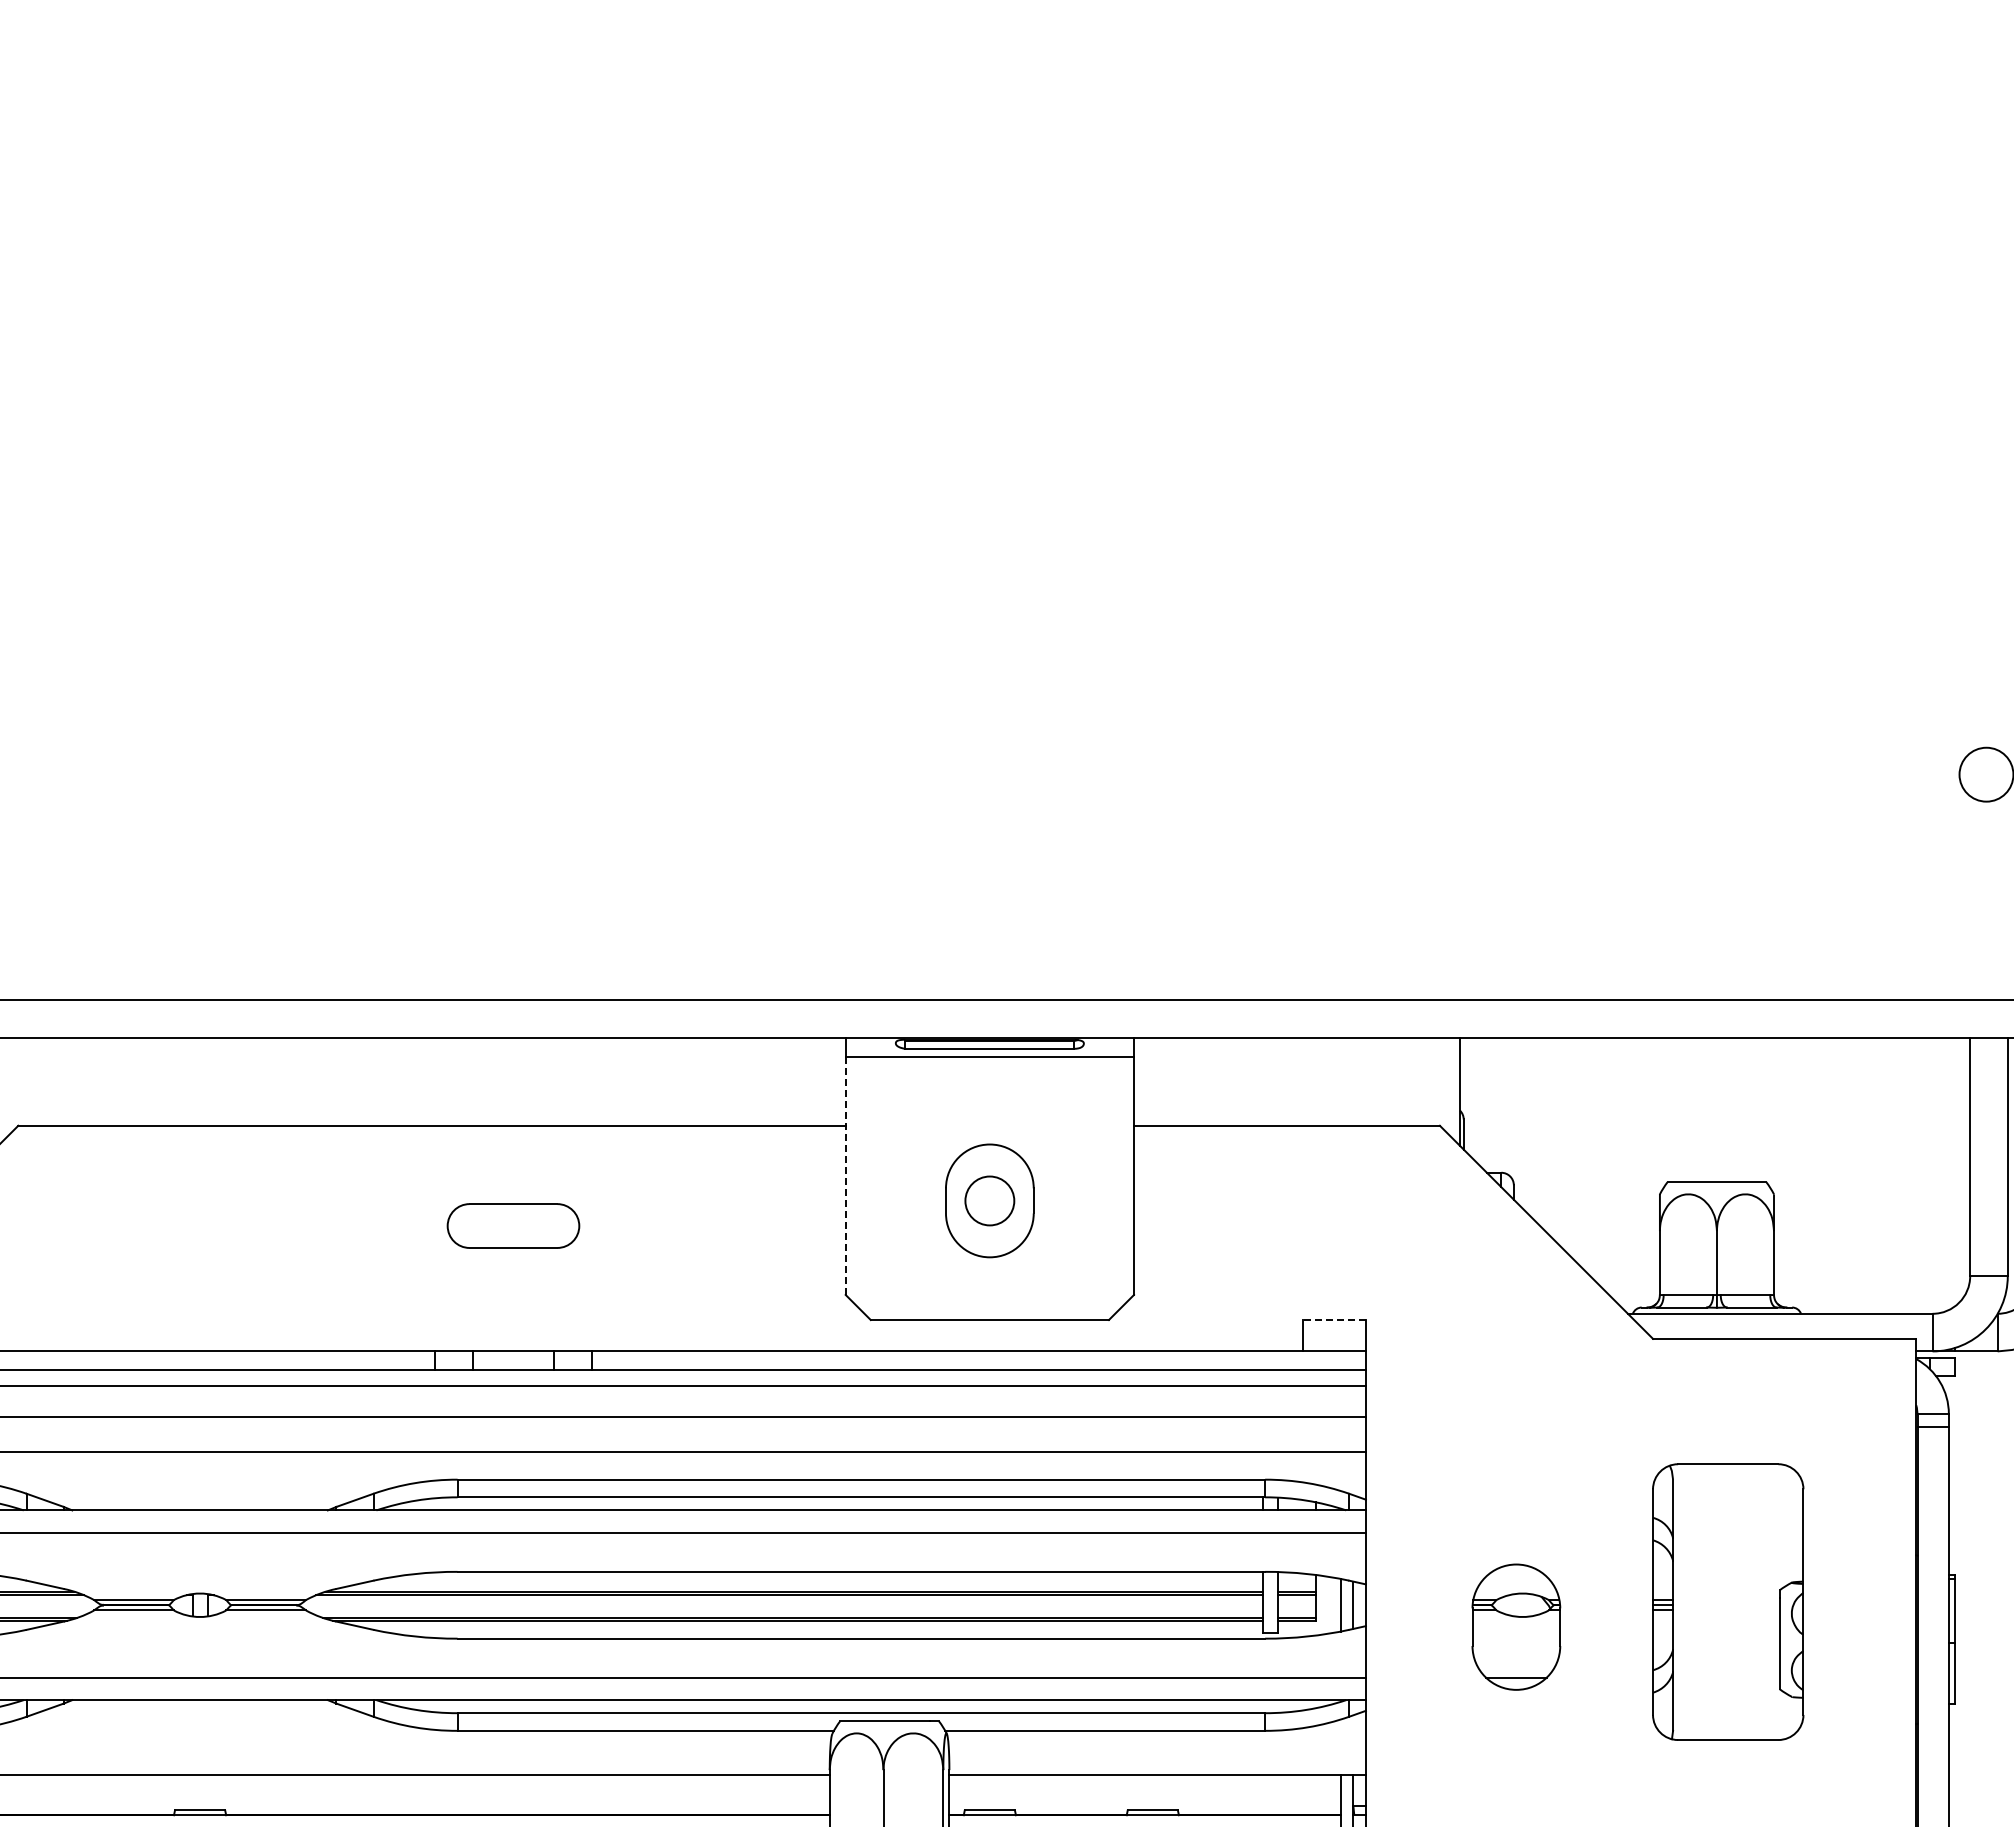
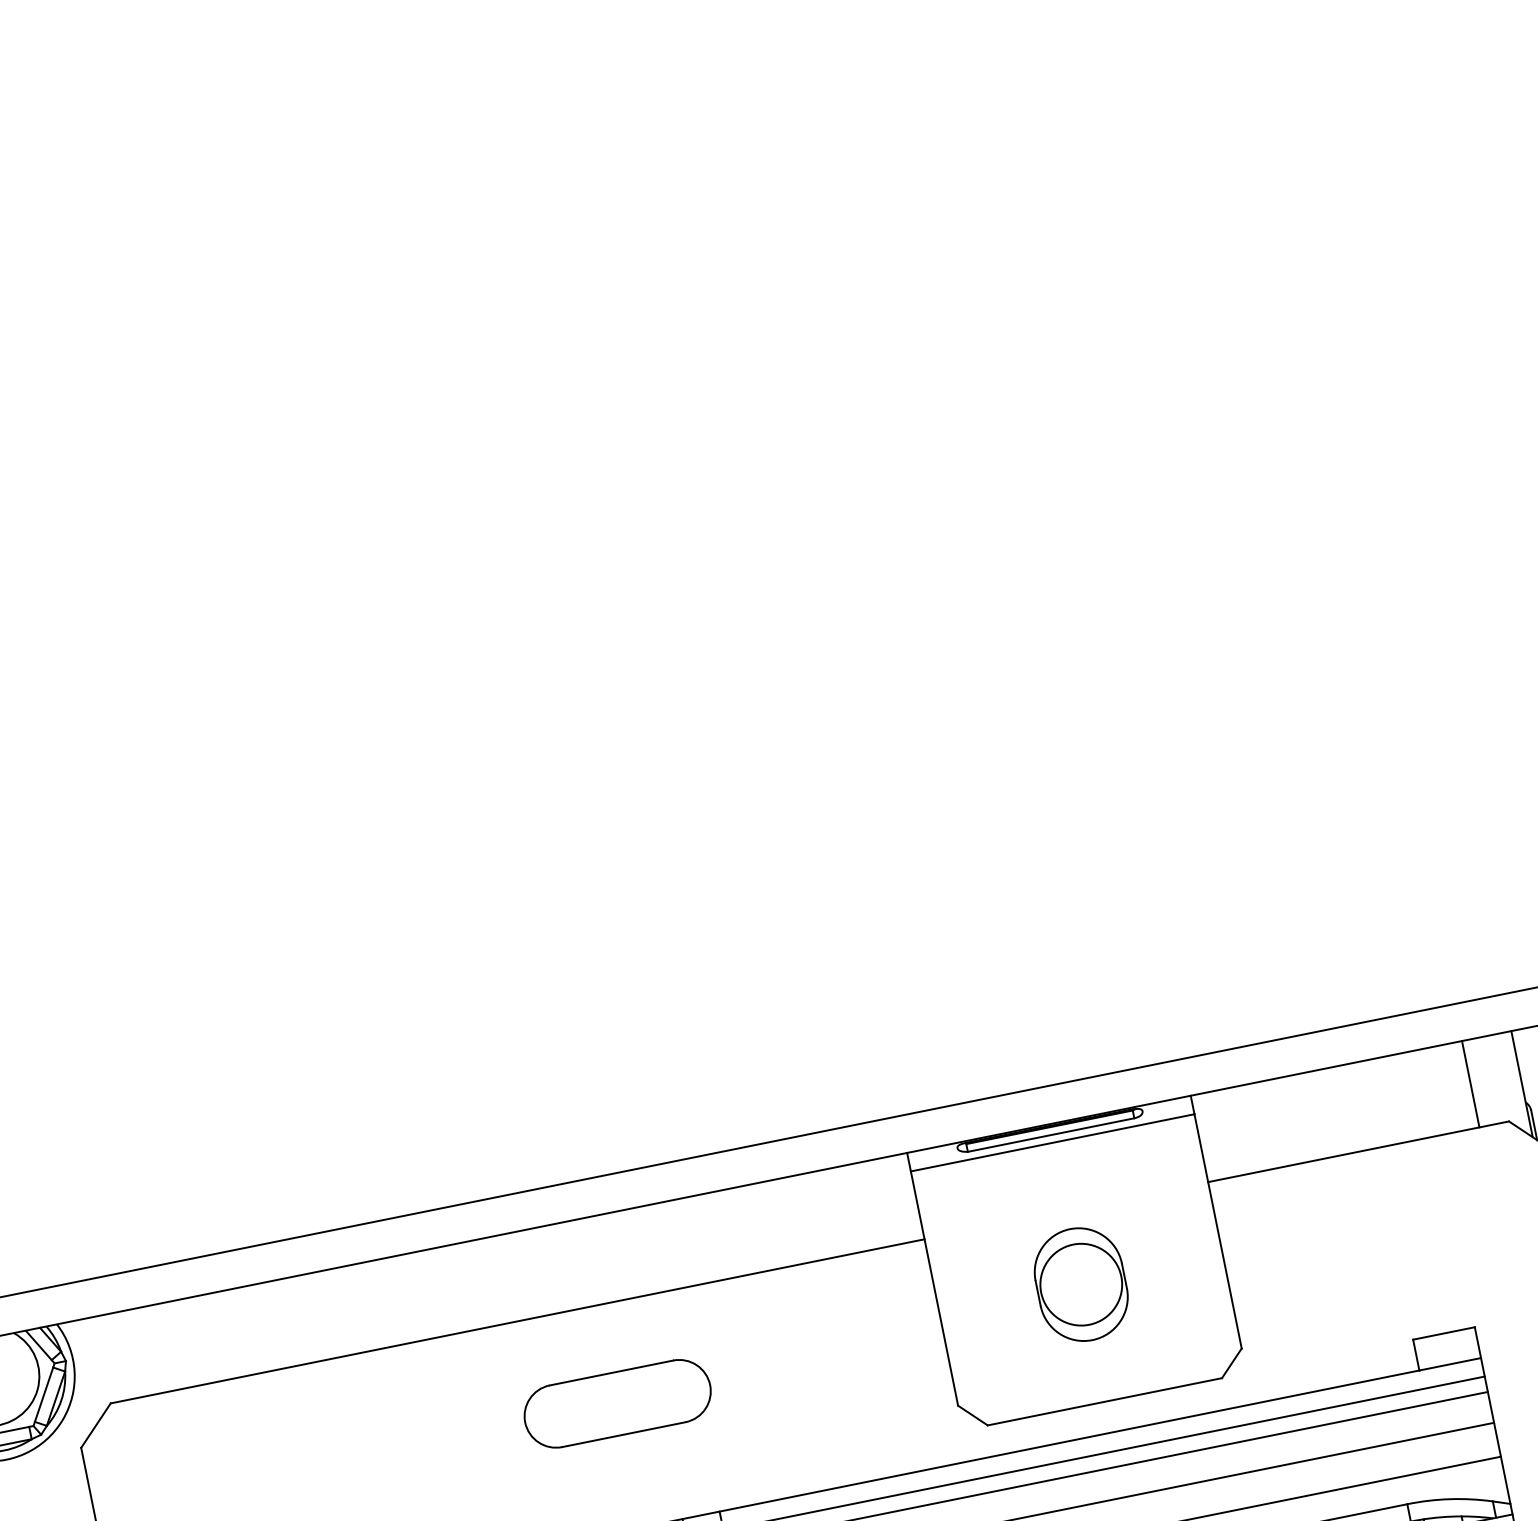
line: (1409, 1081) -> (1470, 1083), added
line: (845, 1175) -> (934, 1288), dashed -> solid
circle: (989, 1200) -> (1080, 1284), size x1.67
part: (513, 1225) -> (617, 1403), size x1.43
line: (1334, 1320) -> (1443, 1333), dashed -> solid

